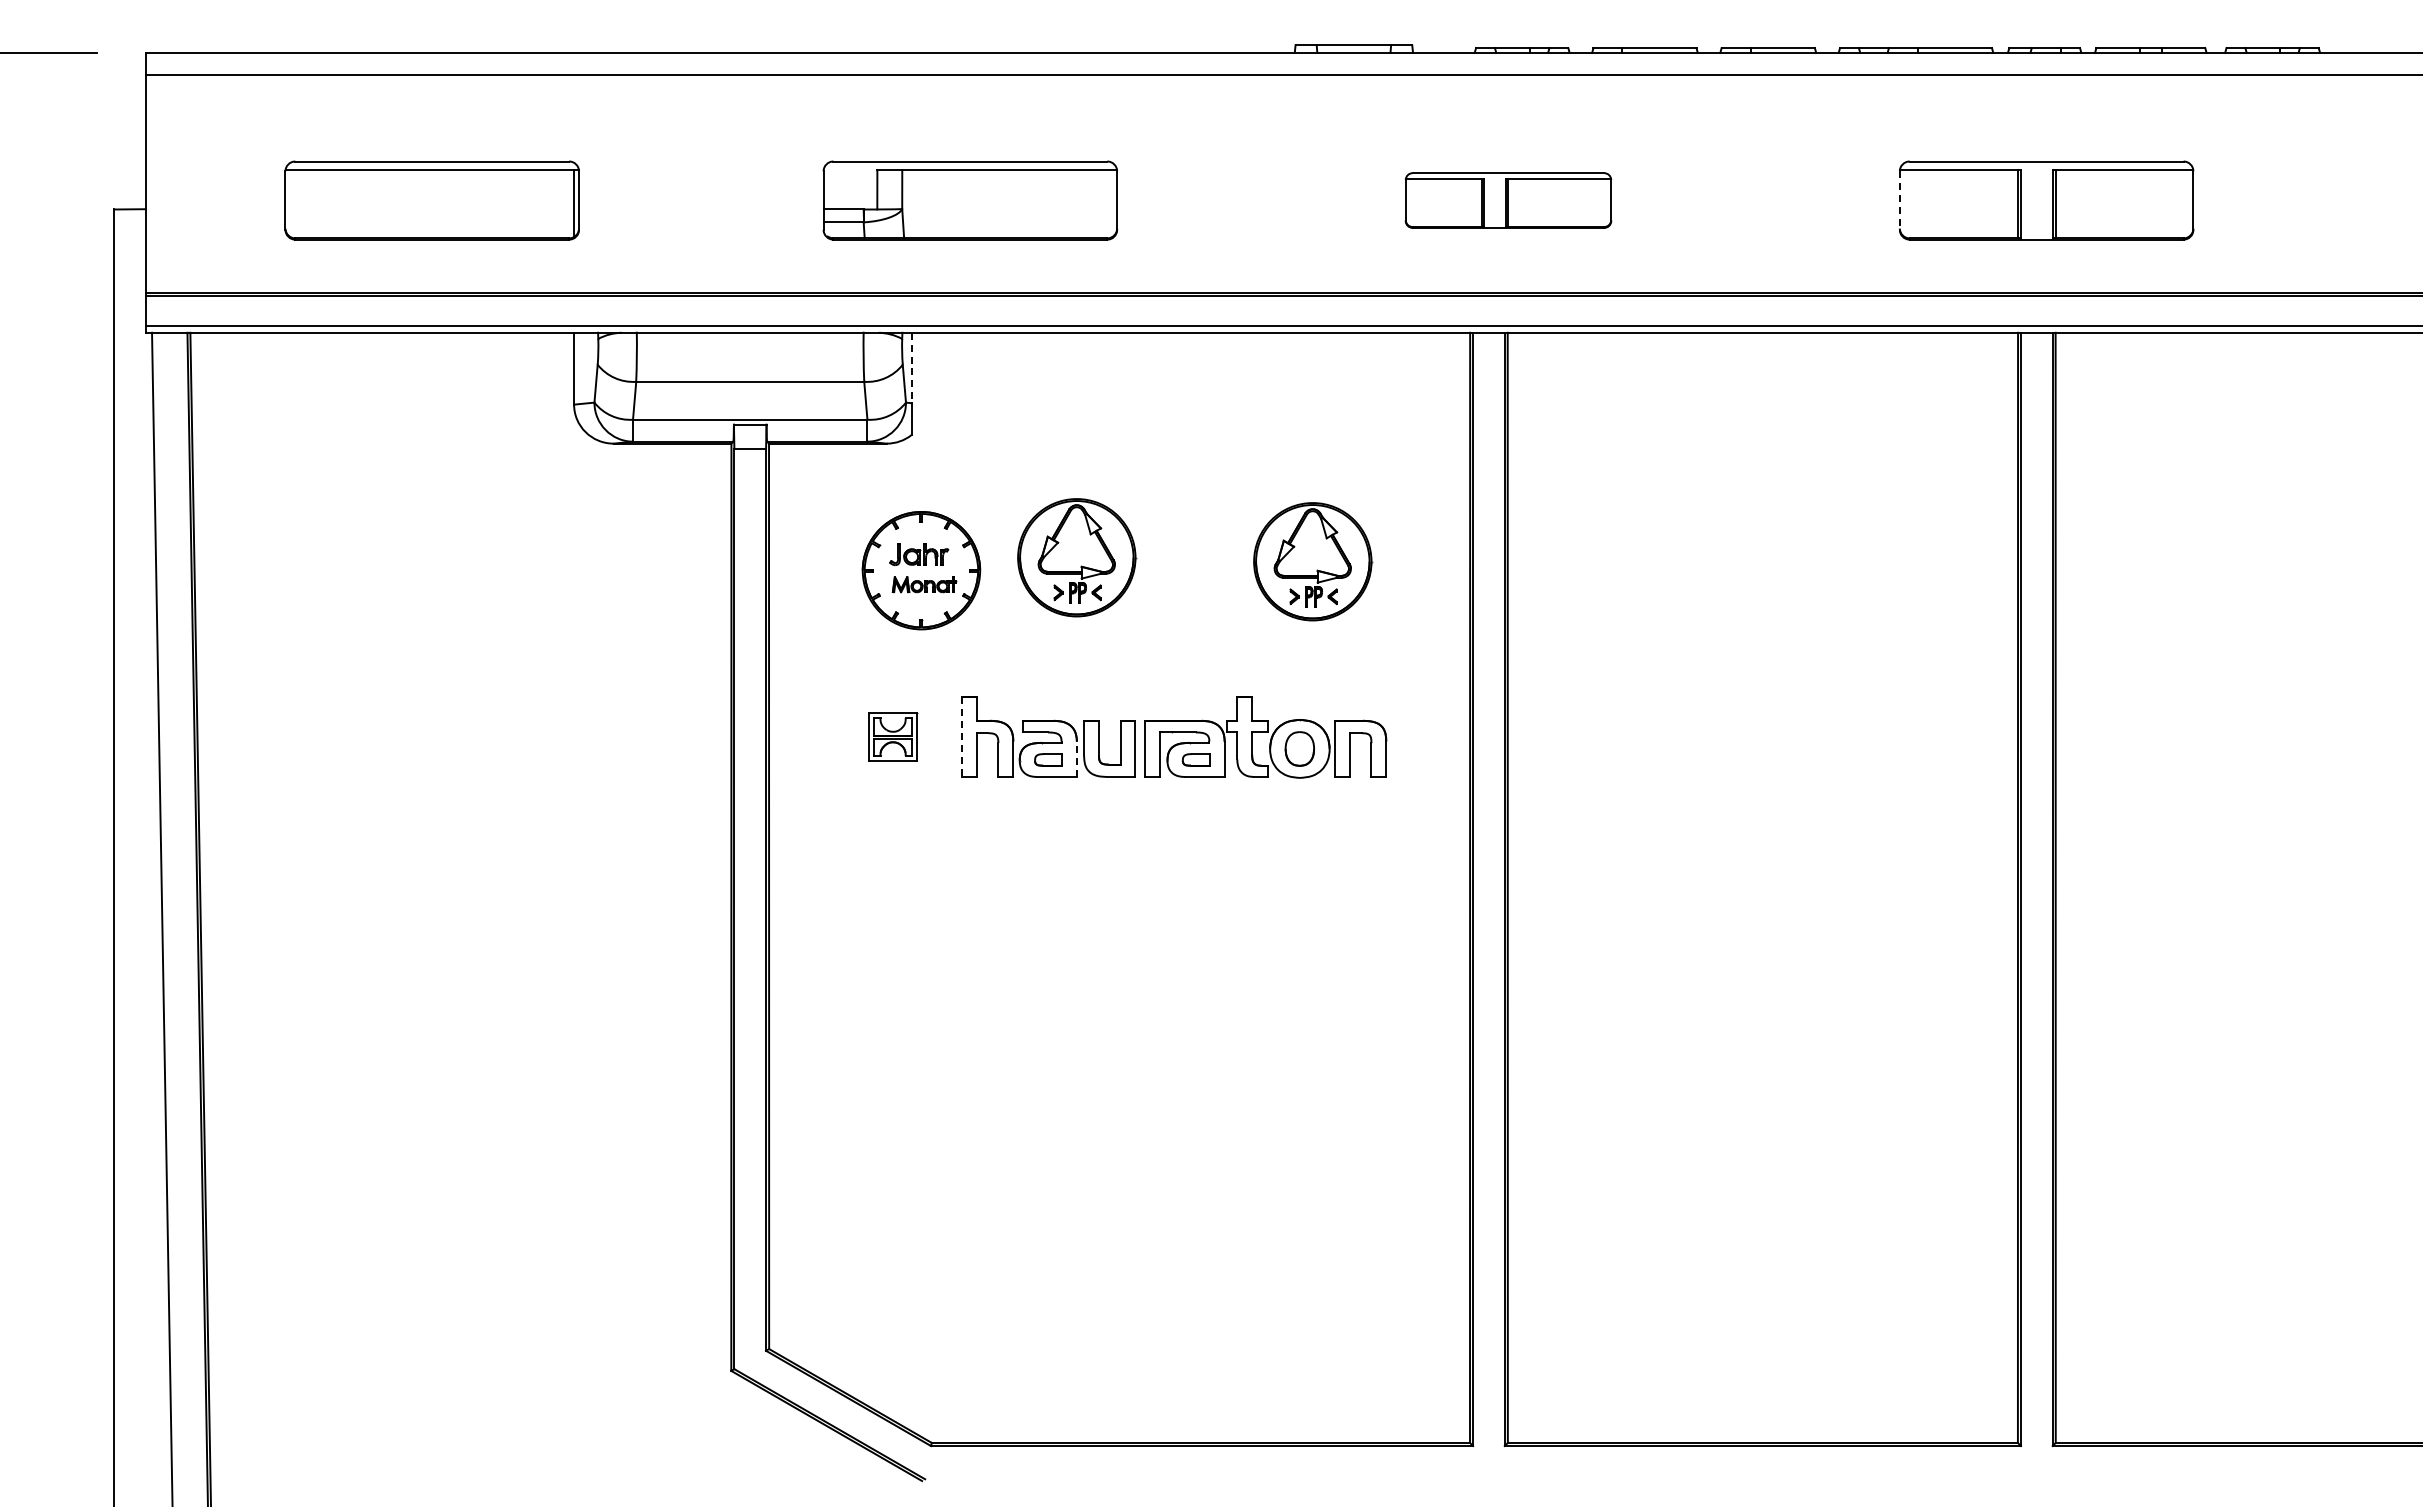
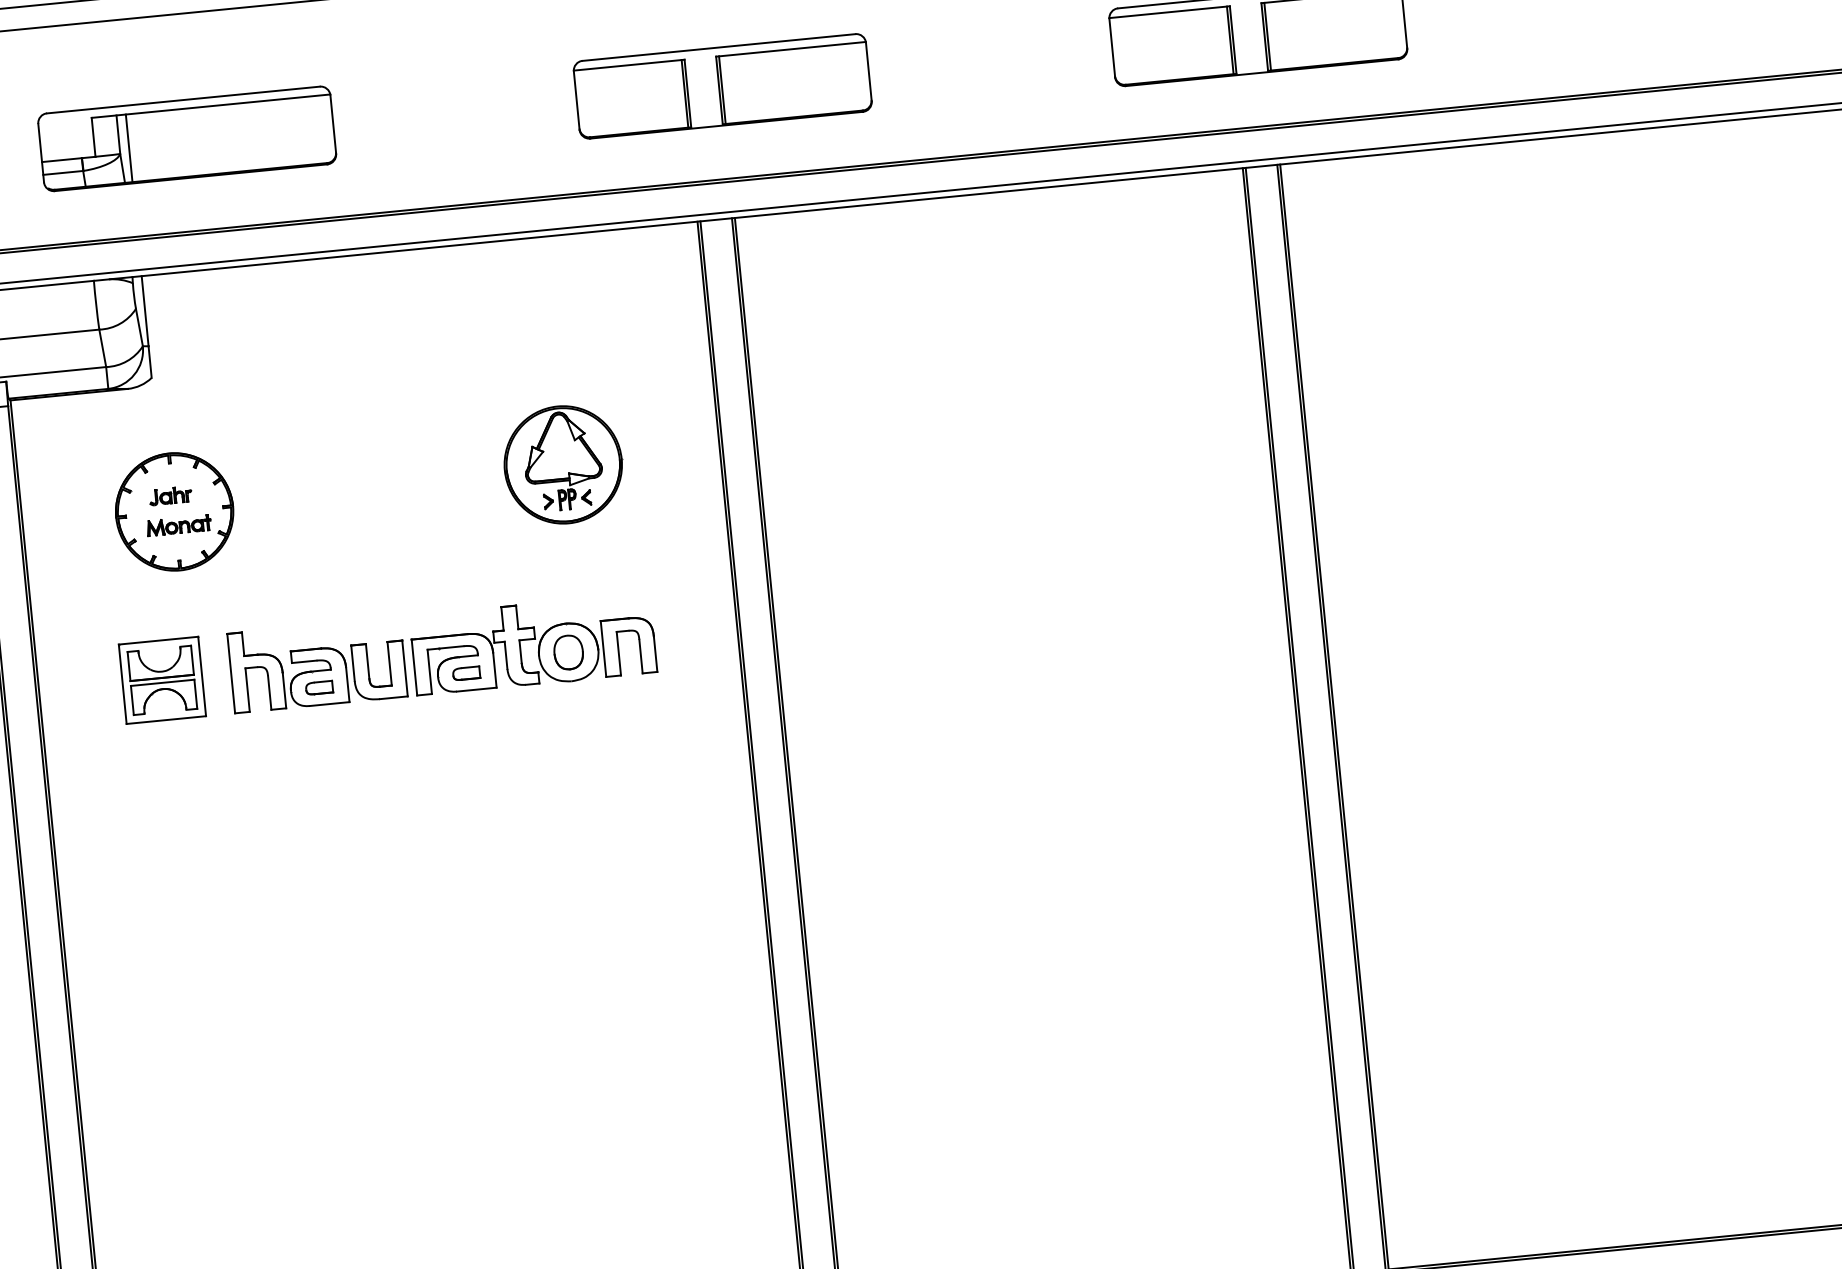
part: (1508, 200) -> (722, 86), size x1.43
line: (1899, 201) -> (1112, 49), dashed -> solid
line: (911, 204) -> (129, 148), added
line: (911, 368) -> (145, 311), dashed -> solid
part: (918, 554) -> (170, 496), size x0.71
part: (1077, 557) -> (328, 483), removed
part: (893, 736) -> (163, 679), size x1.67
line: (961, 737) -> (230, 674), dashed -> solid
line: (1076, 759) -> (347, 684), dashed -> solid

